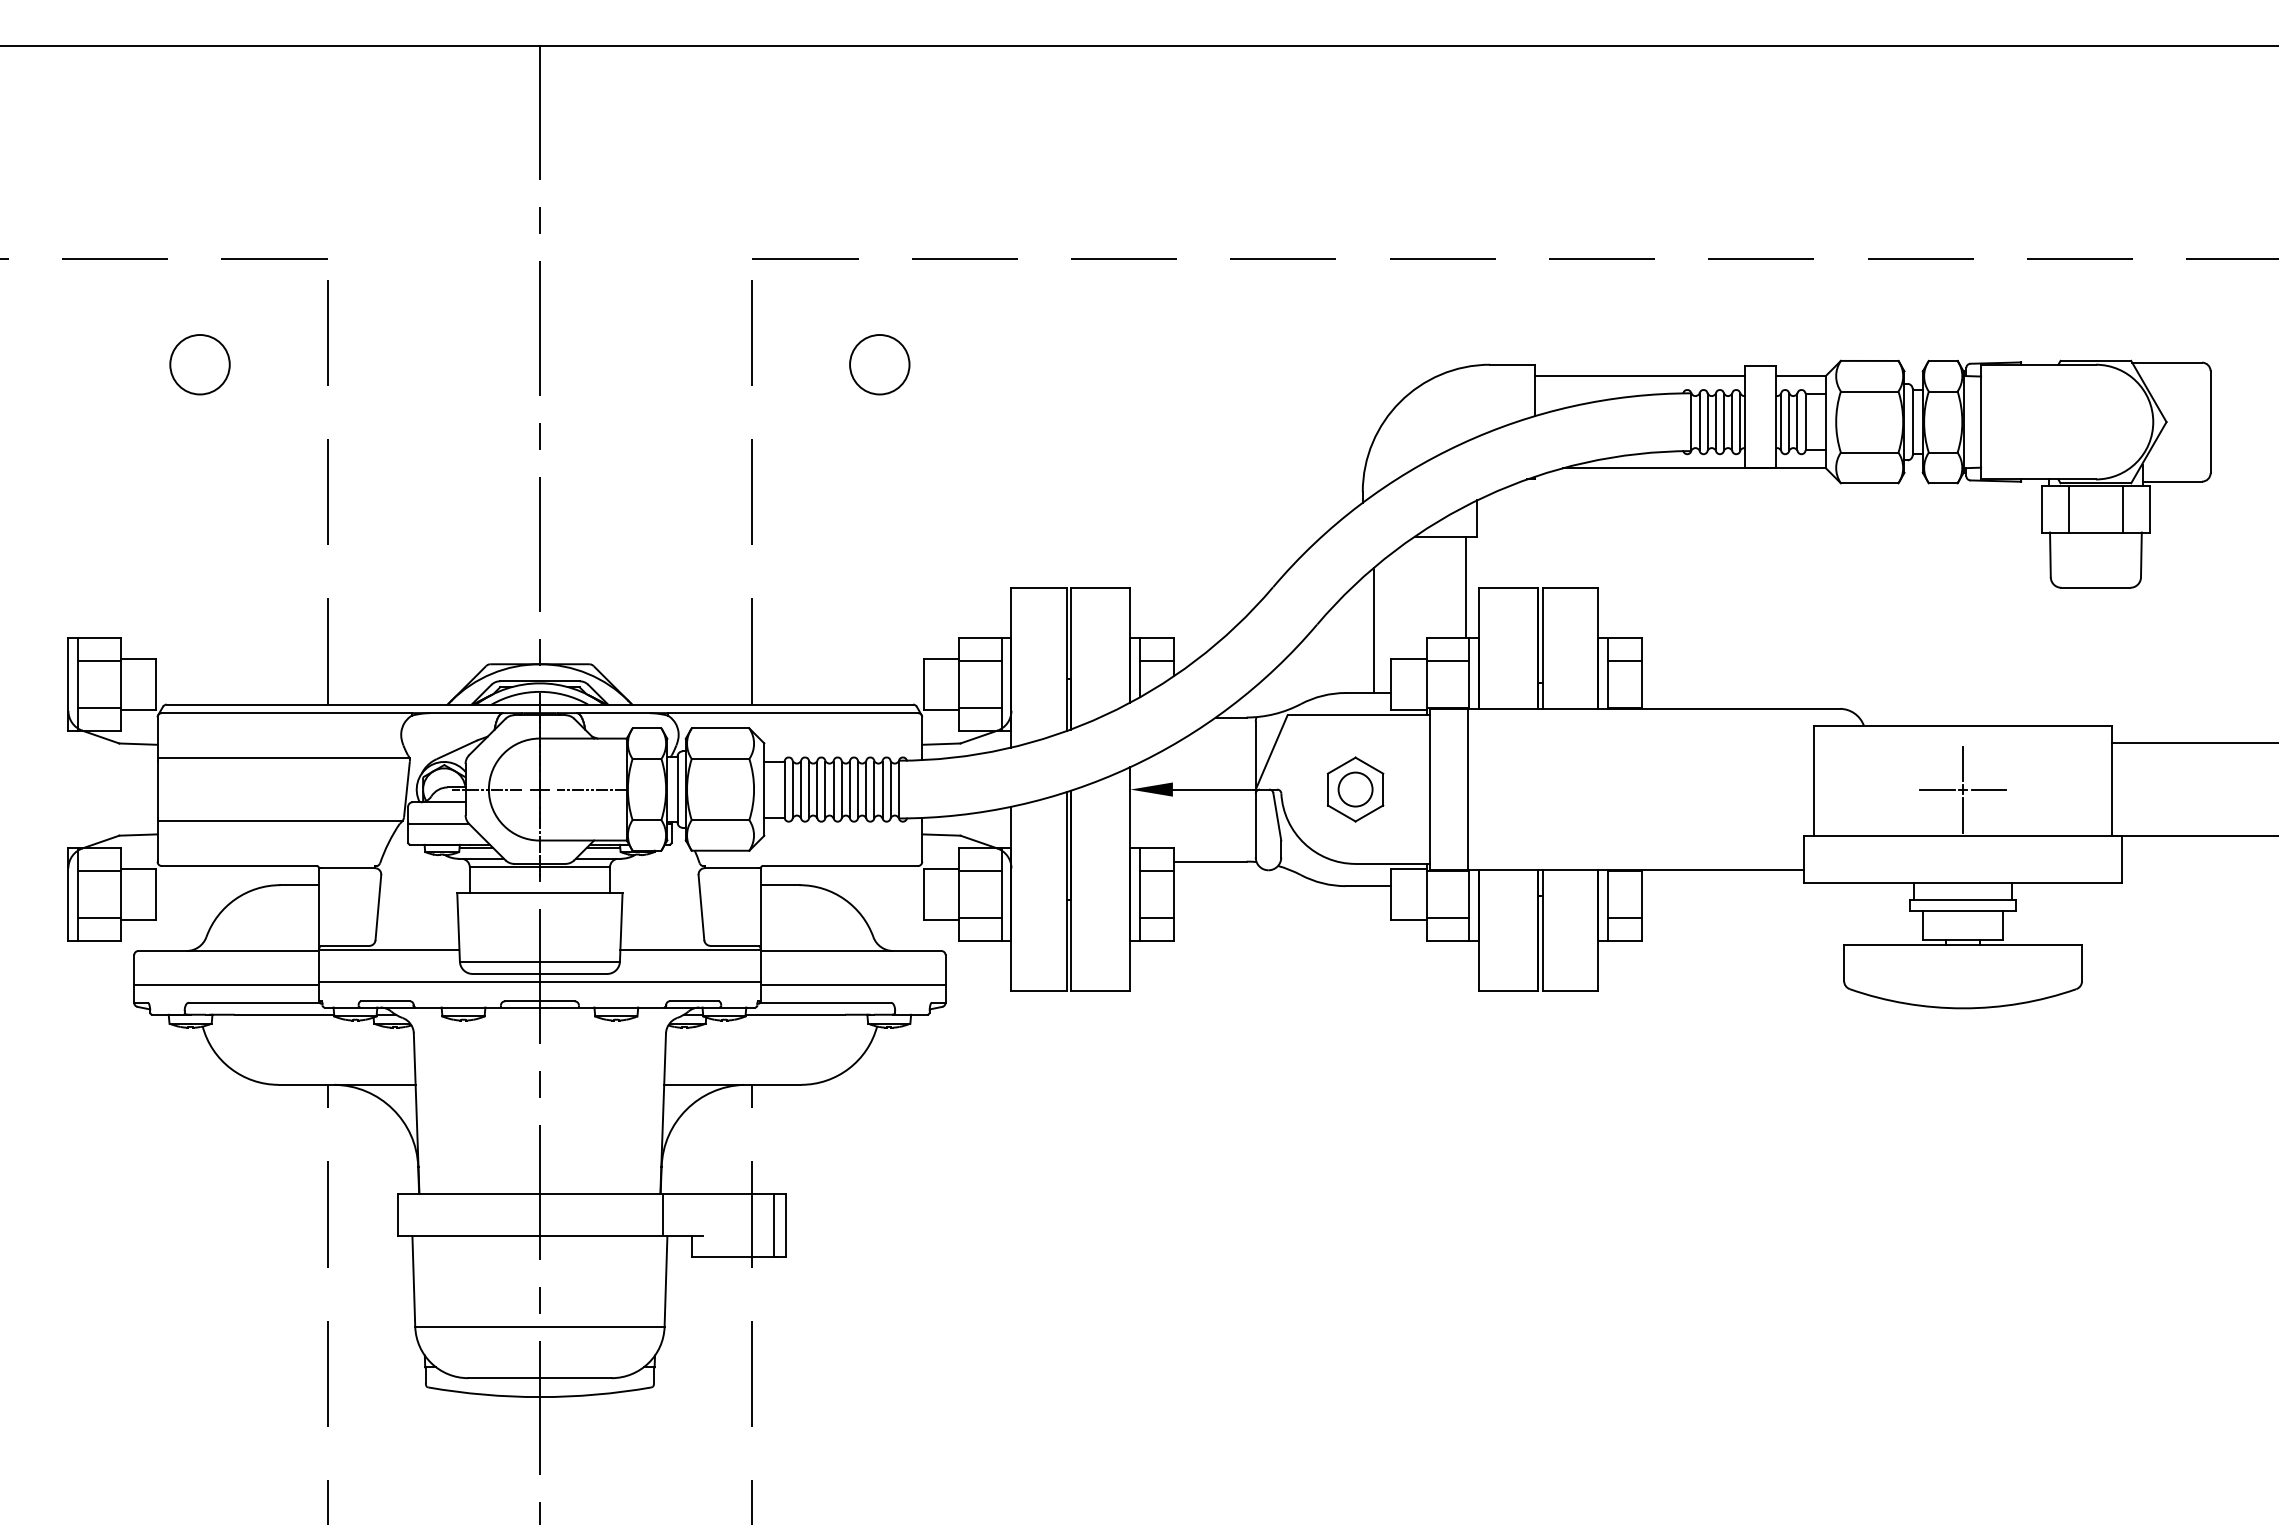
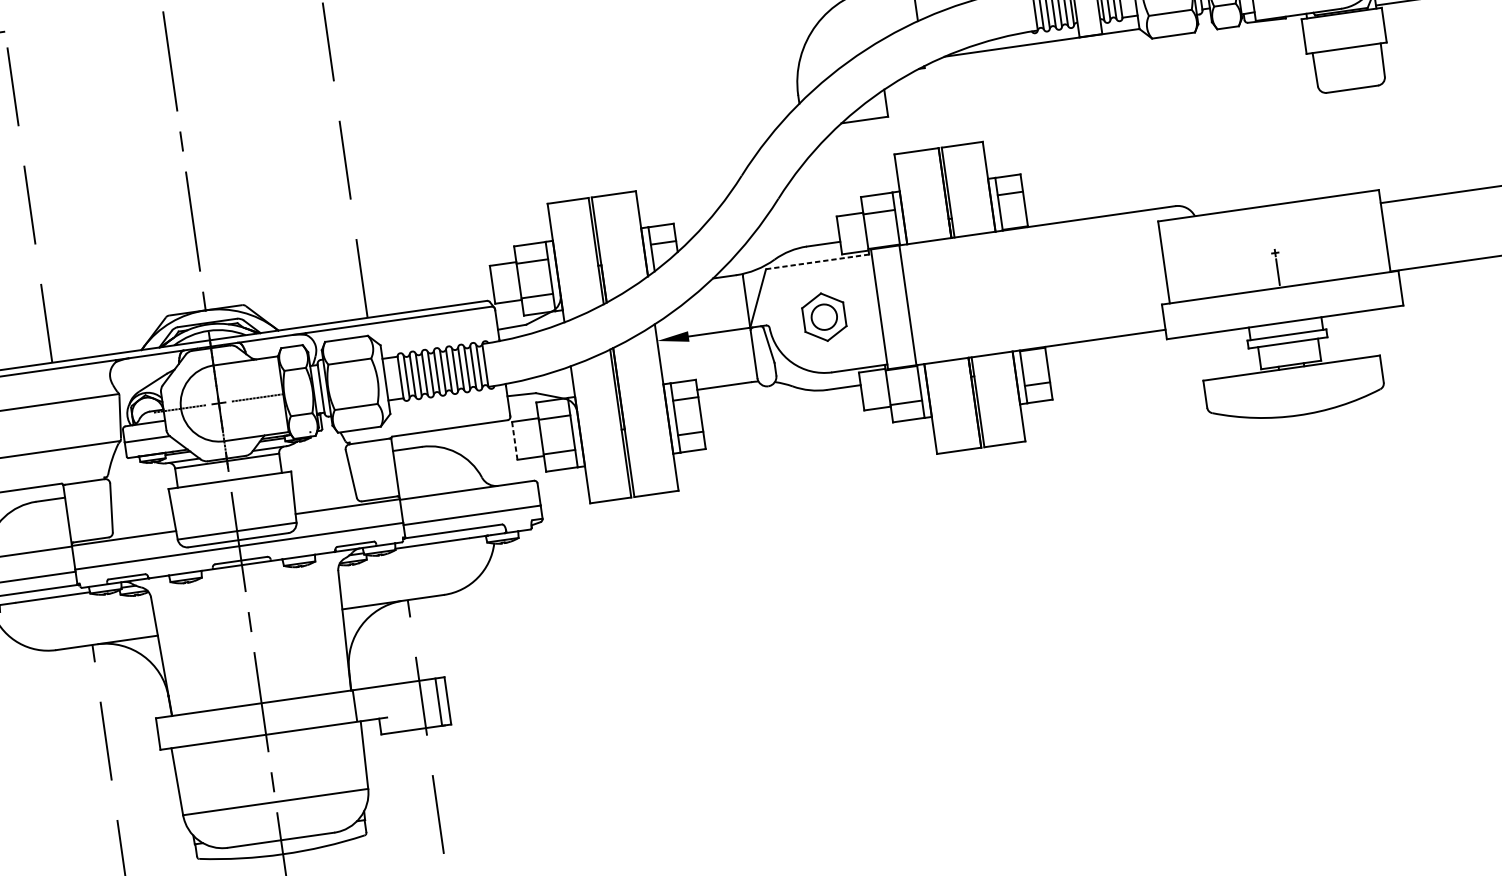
circle: (879, 364) -> (426, 52), removed
line: (2068, 508) -> (1323, 33), removed
line: (2122, 508) -> (1363, 27), removed
line: (1466, 586) -> (885, 154), removed
line: (1374, 630) -> (821, 197), removed
line: (1359, 715) -> (819, 261), solid -> dashed
line: (1963, 763) -> (1272, 233), removed
line: (1937, 789) -> (1256, 255), removed
line: (1988, 789) -> (1294, 250), removed
line: (923, 895) -> (514, 441), solid -> dashed

